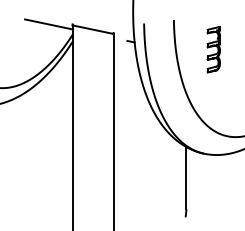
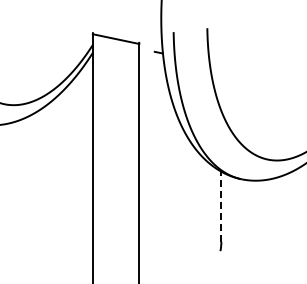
line: (48, 23) -> (65, 32), removed
part: (213, 49) -> (252, 61), removed
line: (186, 177) -> (221, 206), solid -> dashed

